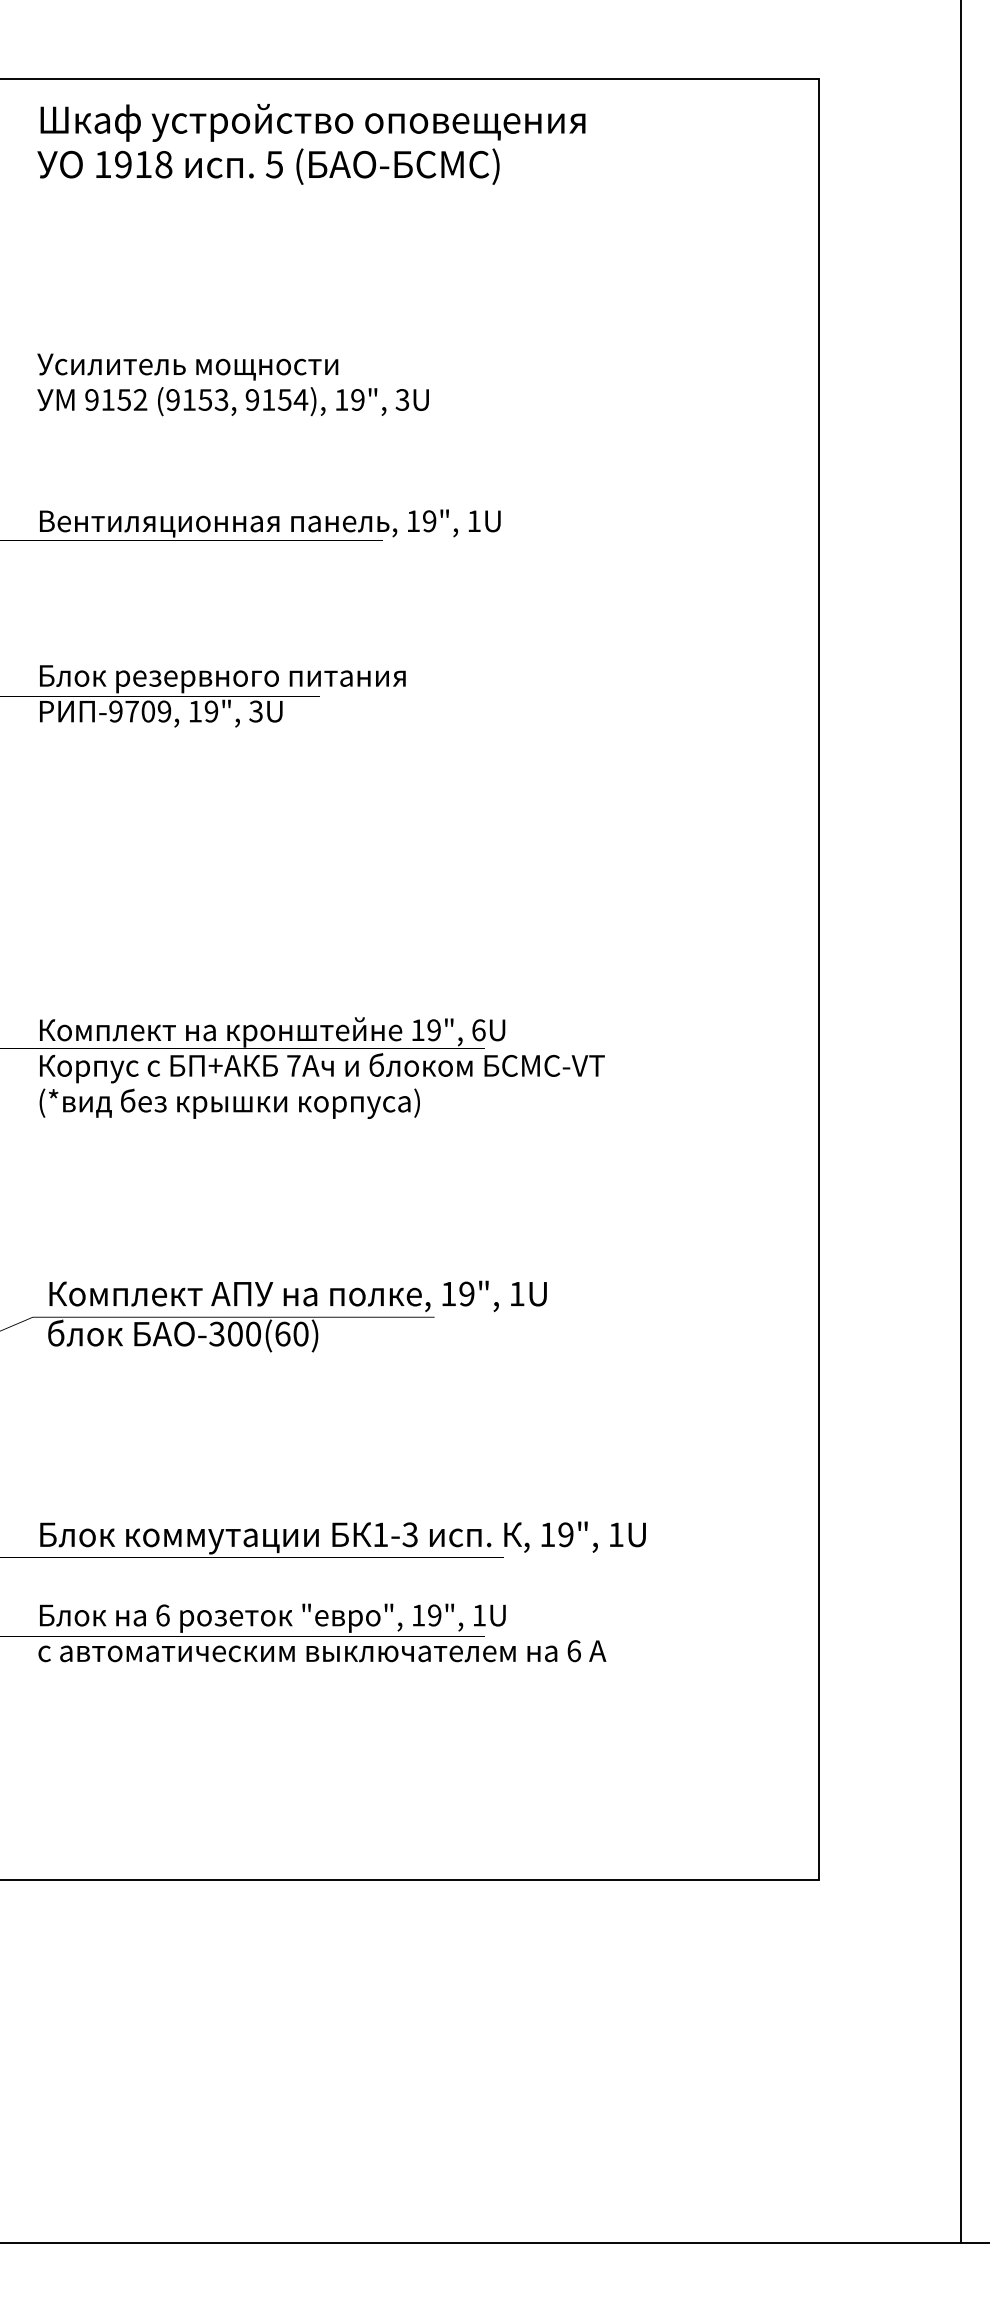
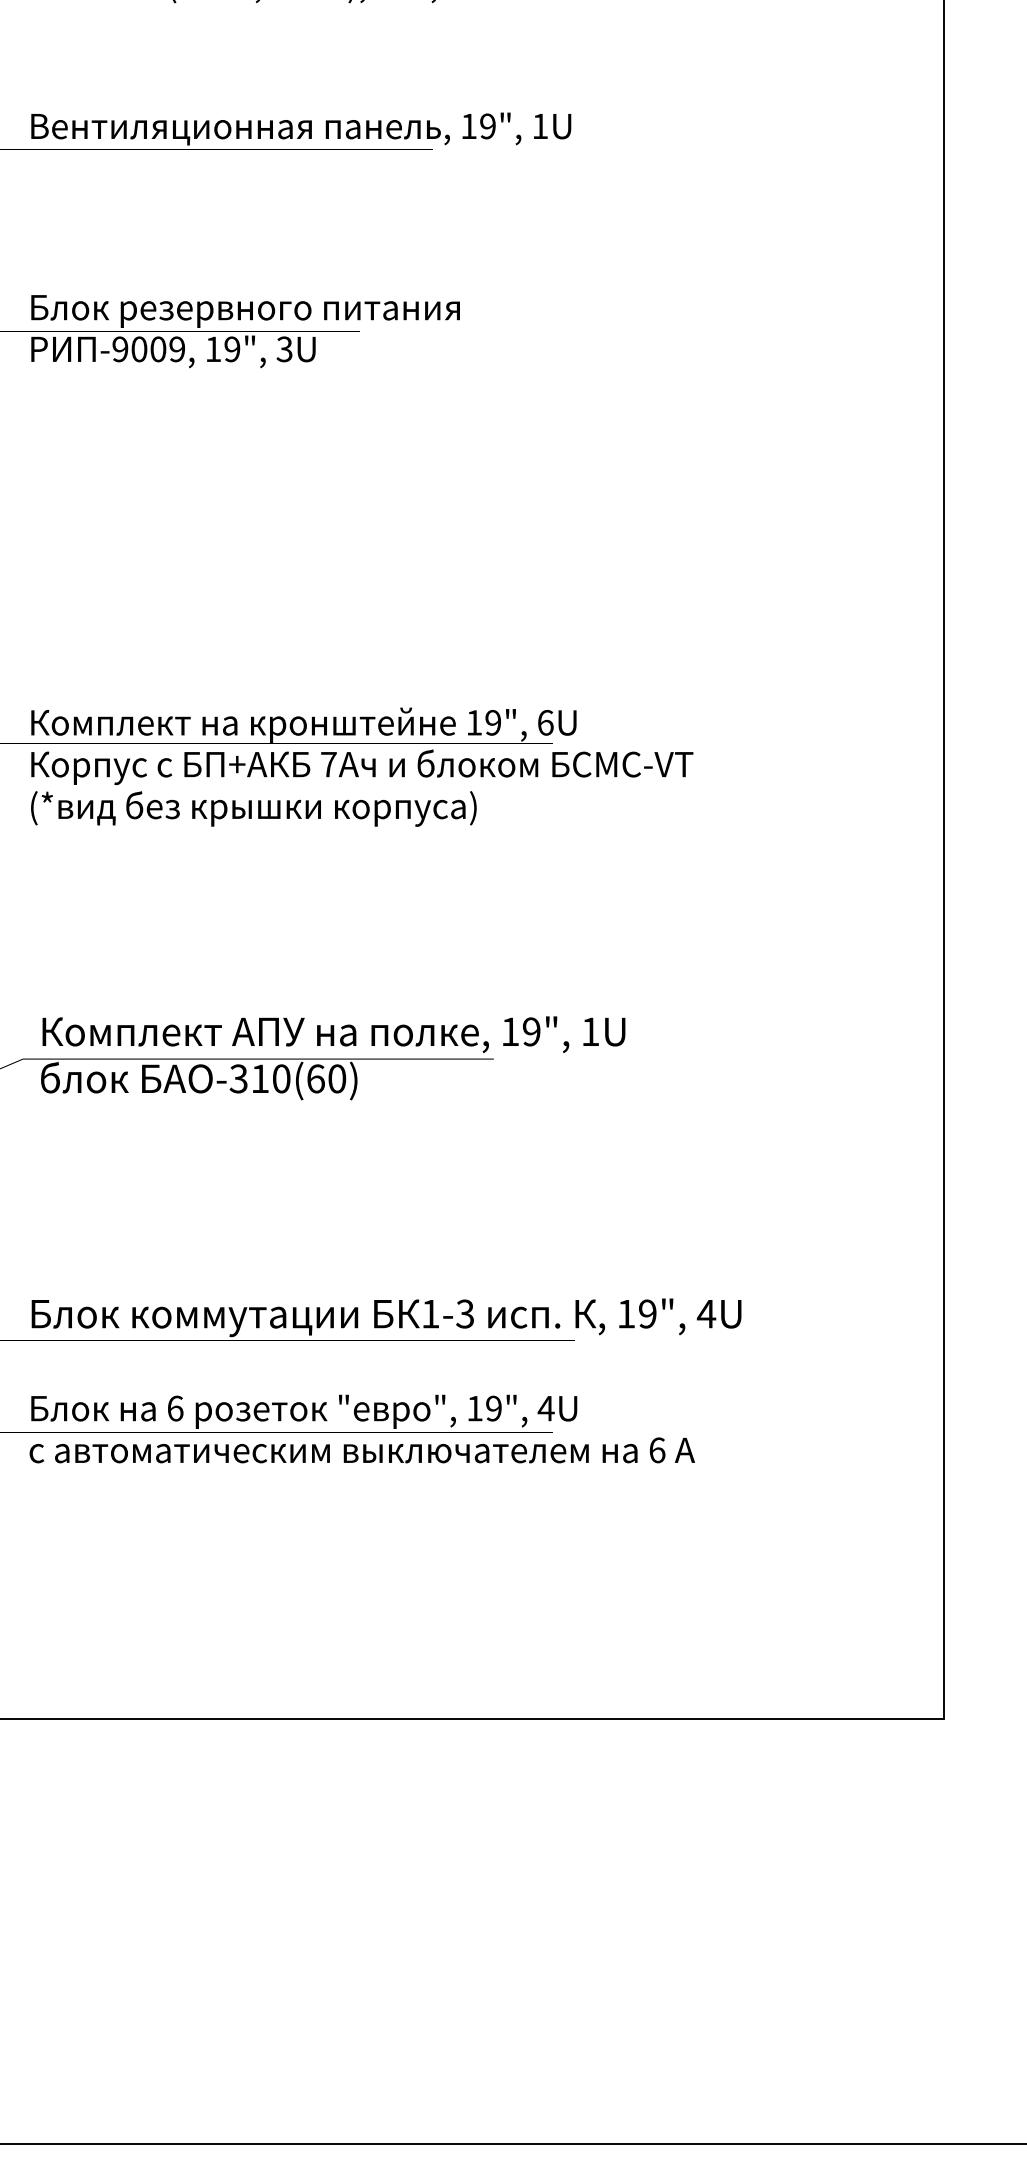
text: (131, 711) -> (138, 349), -9709, -> -9009,
text: (235, 1333) -> (260, 1078), -300(60) -> -310(60)
text: (615, 1534) -> (705, 1313), 1U -> 4U
text: (479, 1615) -> (546, 1408), 1U -> 4U

